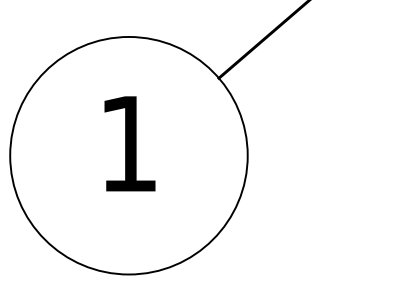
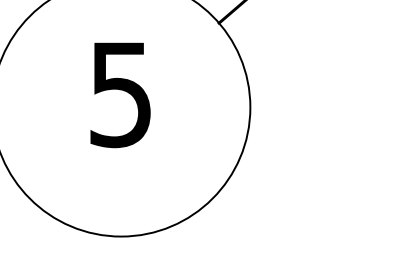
text: (127, 144) -> (119, 95), 1 -> 5

